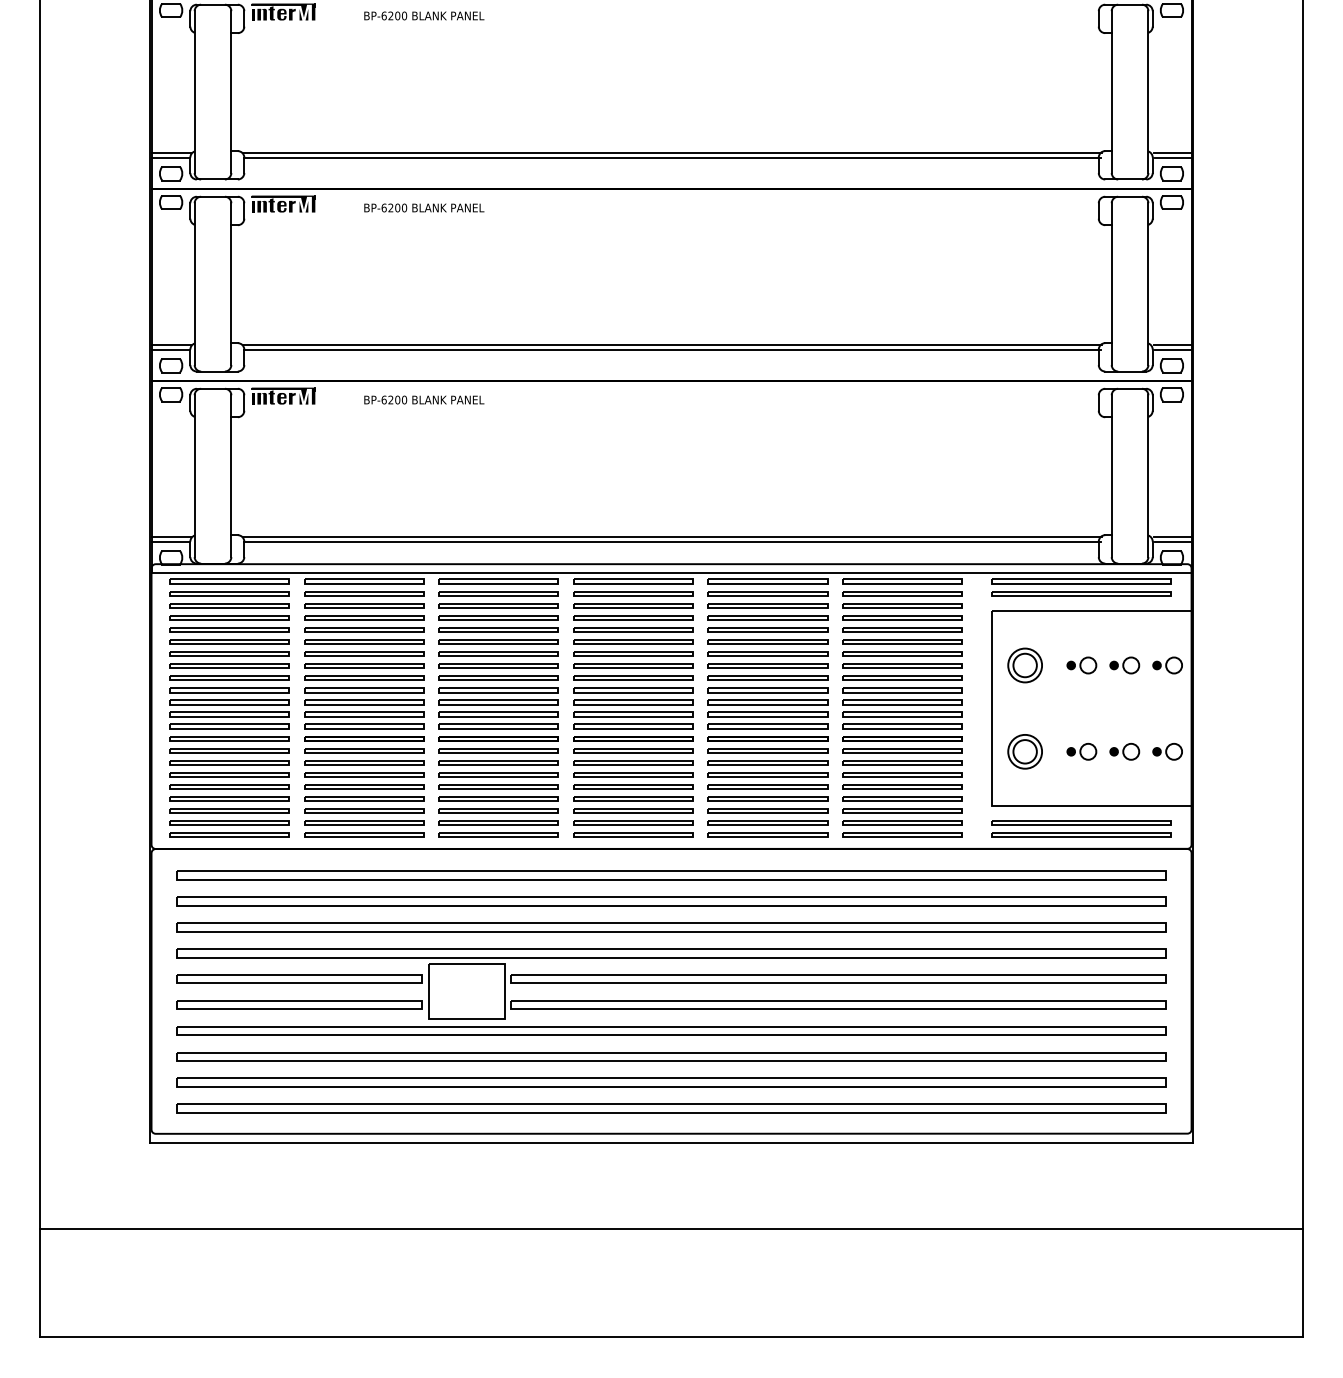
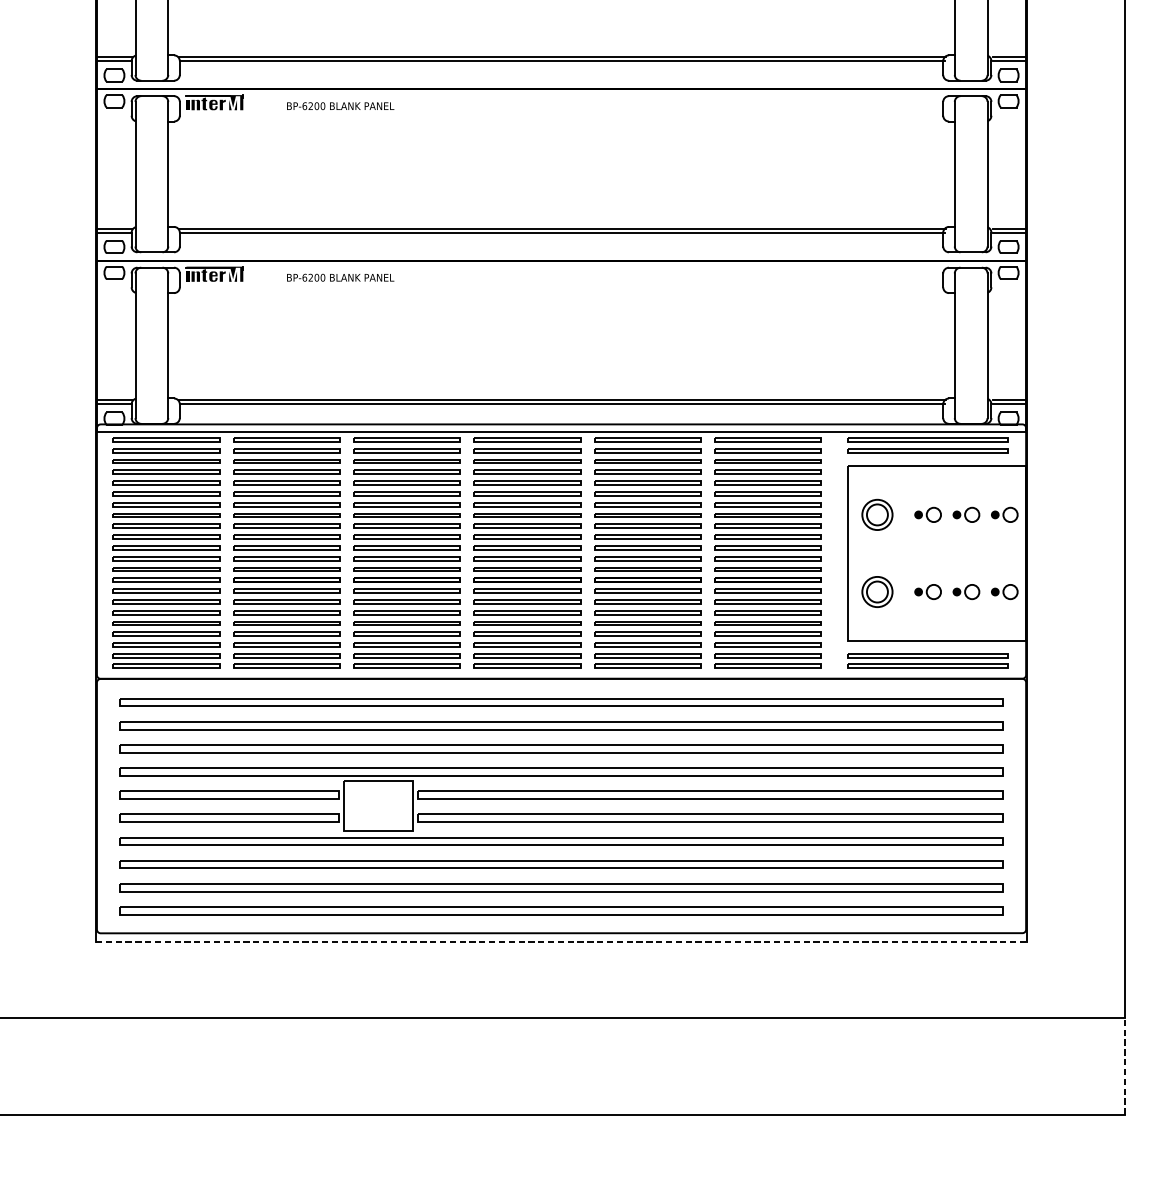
line: (672, 1143) -> (562, 941), solid -> dashed
line: (1302, 1282) -> (1125, 1066), solid -> dashed

